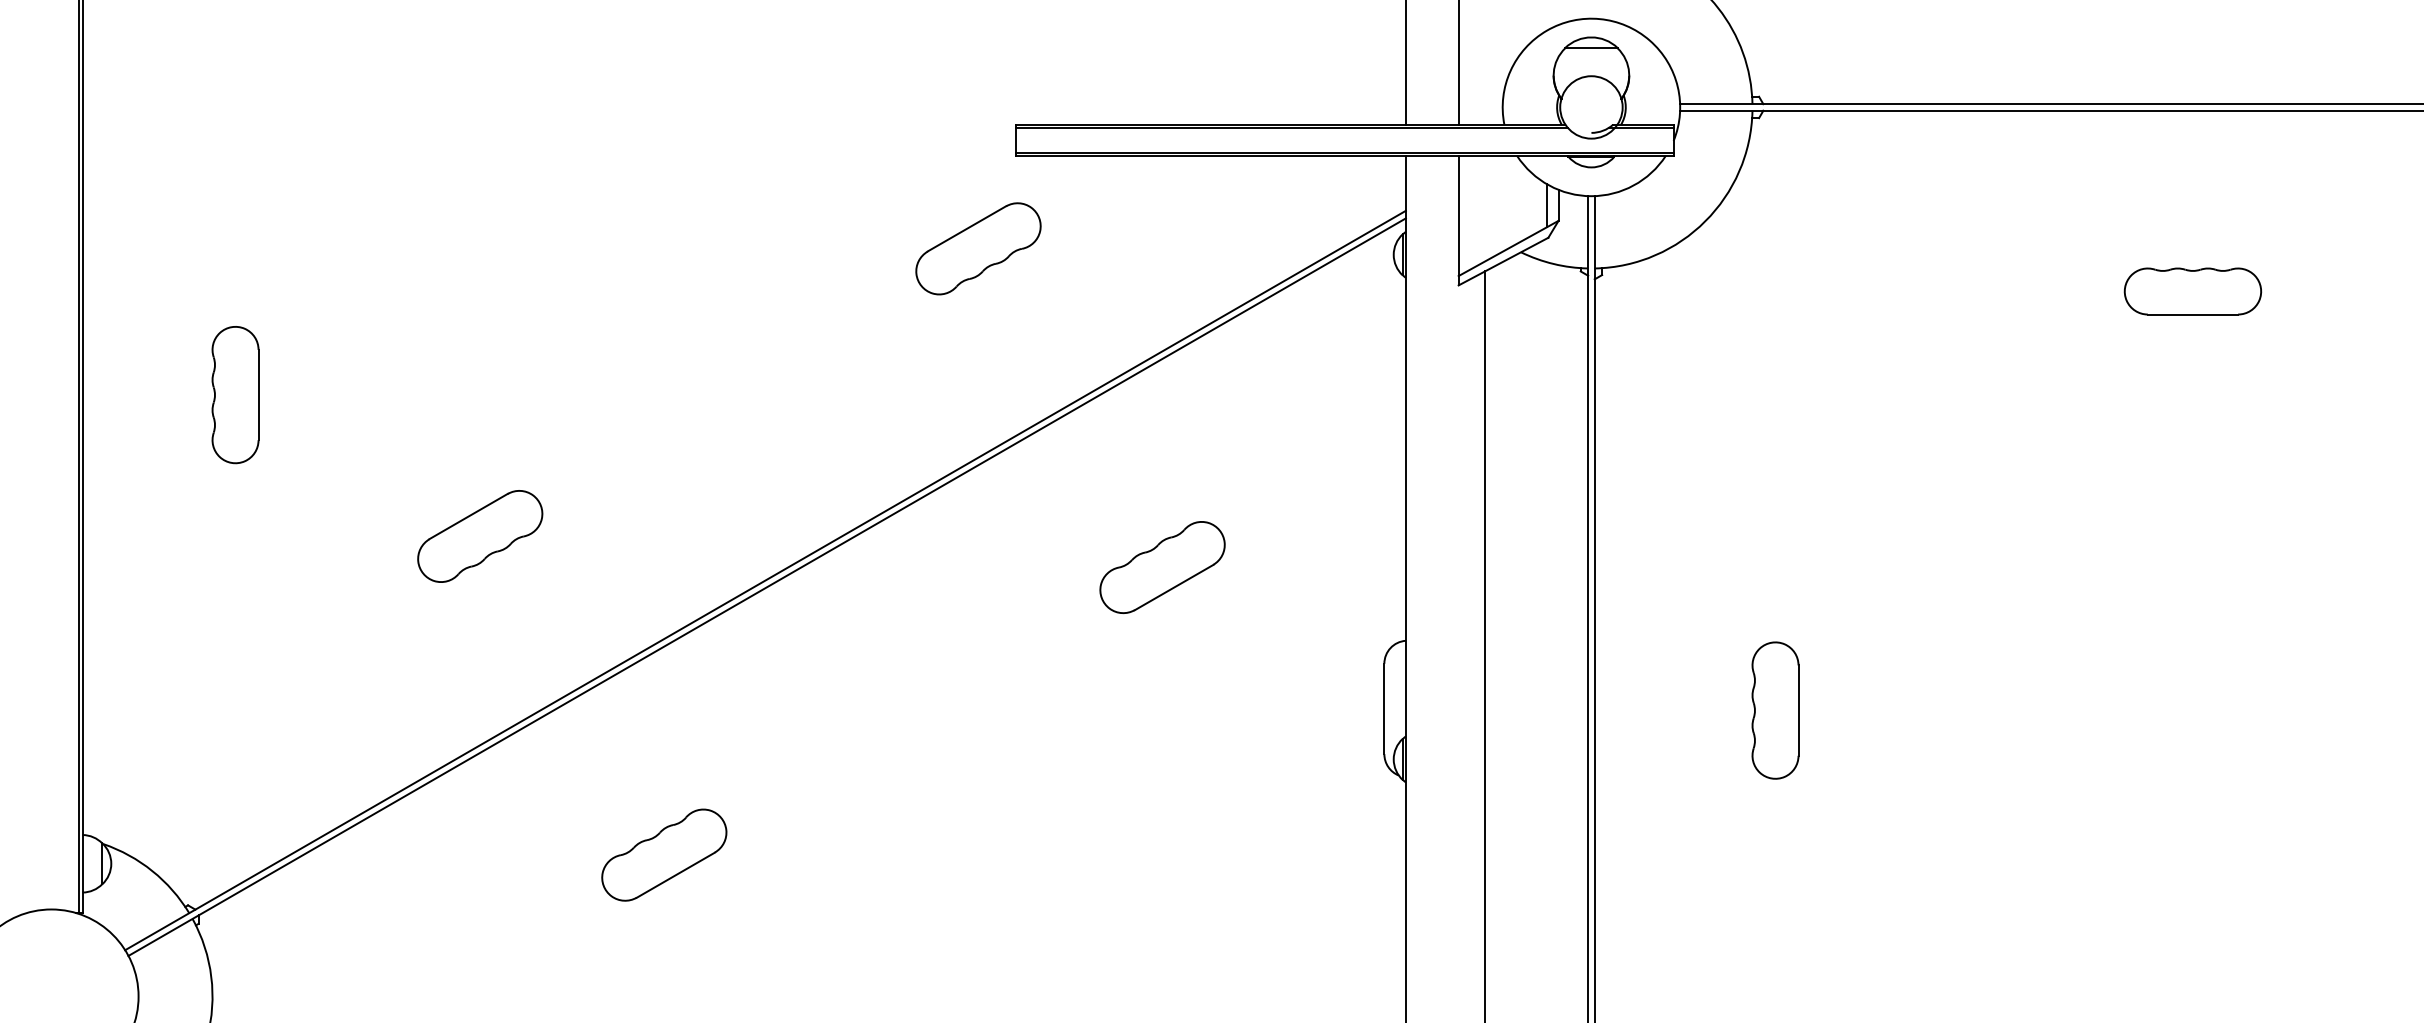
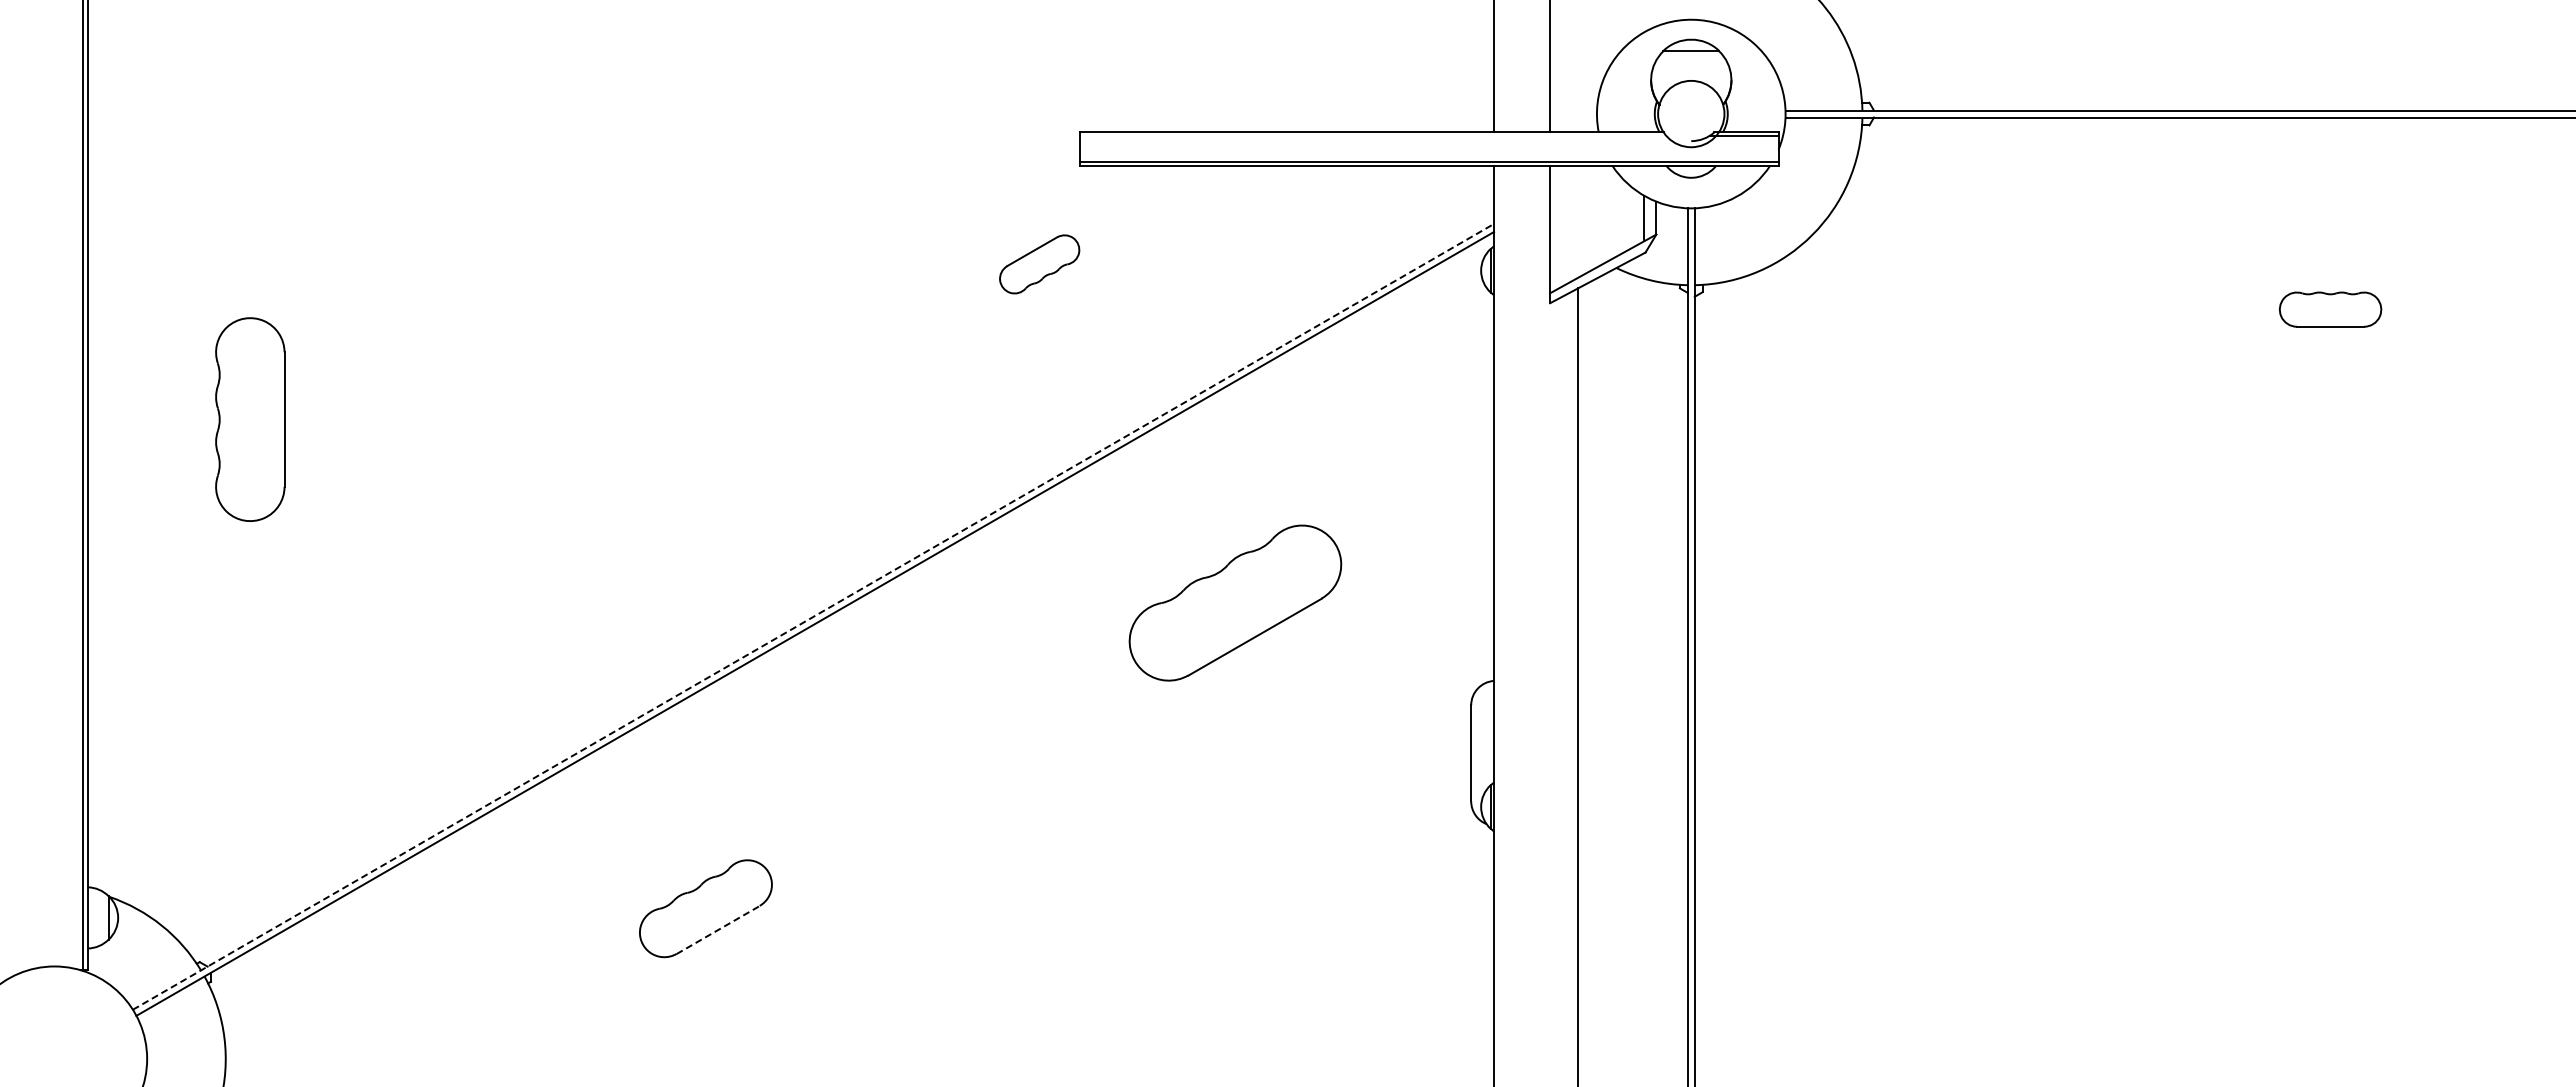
line: (1291, 127) -> (1372, 135), removed
part: (978, 248) -> (1039, 264), size x0.6
part: (2192, 291) -> (2330, 309), size x0.7
part: (234, 394) -> (249, 419), size x1.4
part: (480, 535) -> (510, 569), removed
part: (1162, 567) -> (1235, 602), size x1.6
line: (765, 580) -> (813, 616), solid -> dashed
part: (1775, 710) -> (1886, 754), removed
line: (676, 874) -> (718, 929), solid -> dashed

